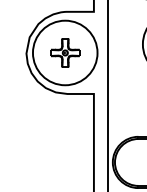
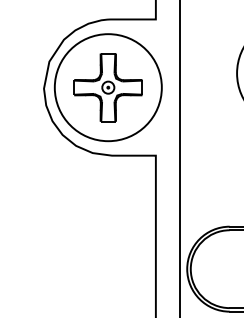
part: (65, 52) -> (108, 86), size x1.43

